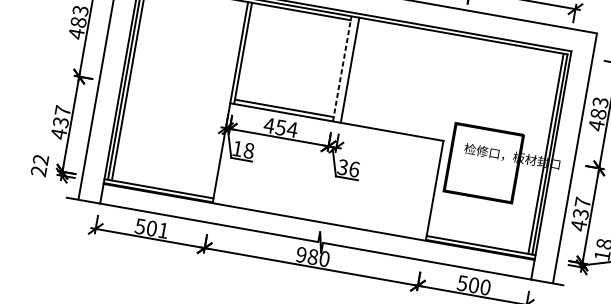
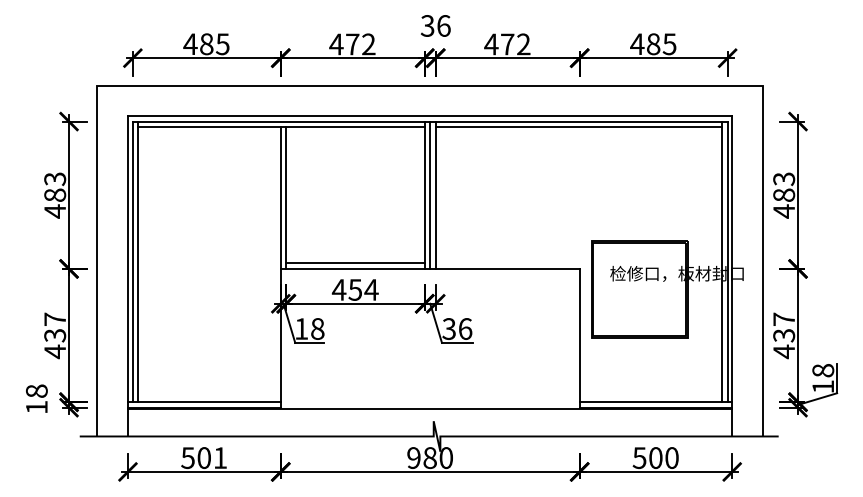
line: (460, 39) -> (578, 127), added
line: (342, 69) -> (424, 195), dashed -> solid
line: (346, 69) -> (430, 194), added
text: (39, 165) -> (36, 399), 22 -> 18

